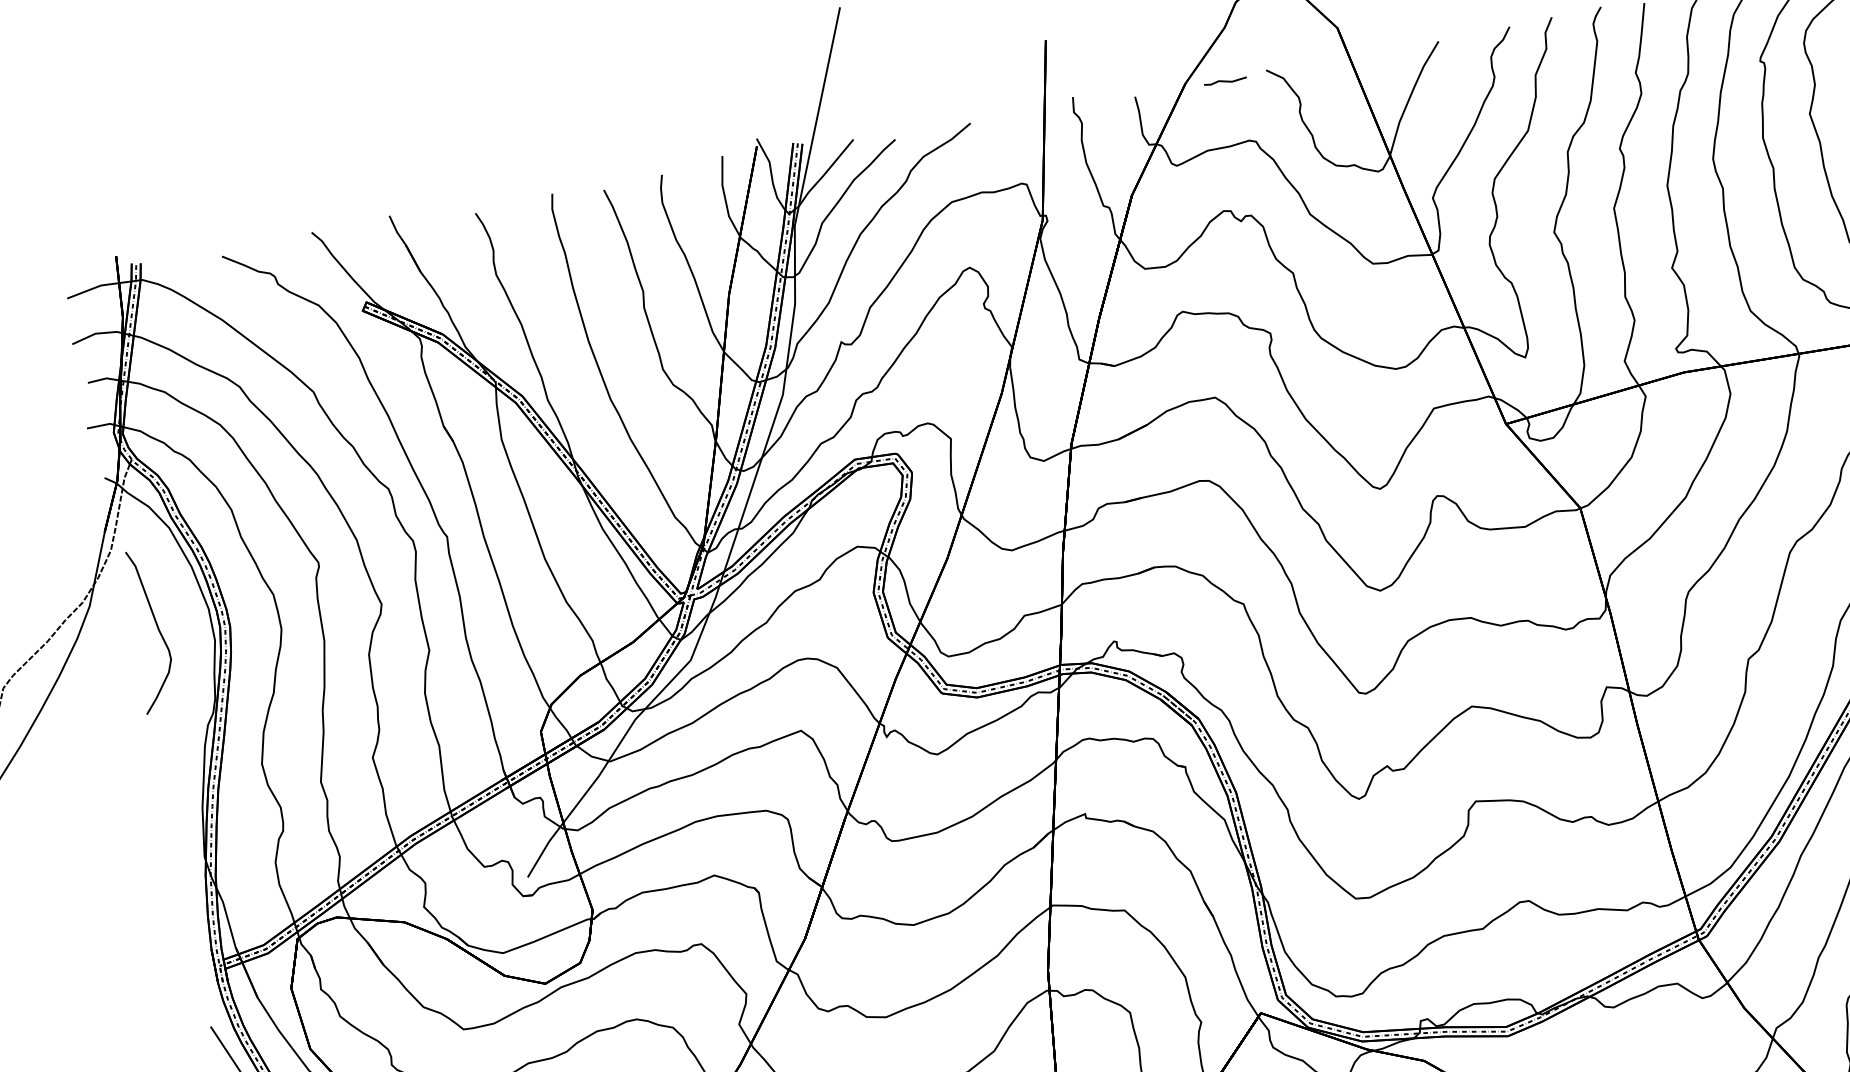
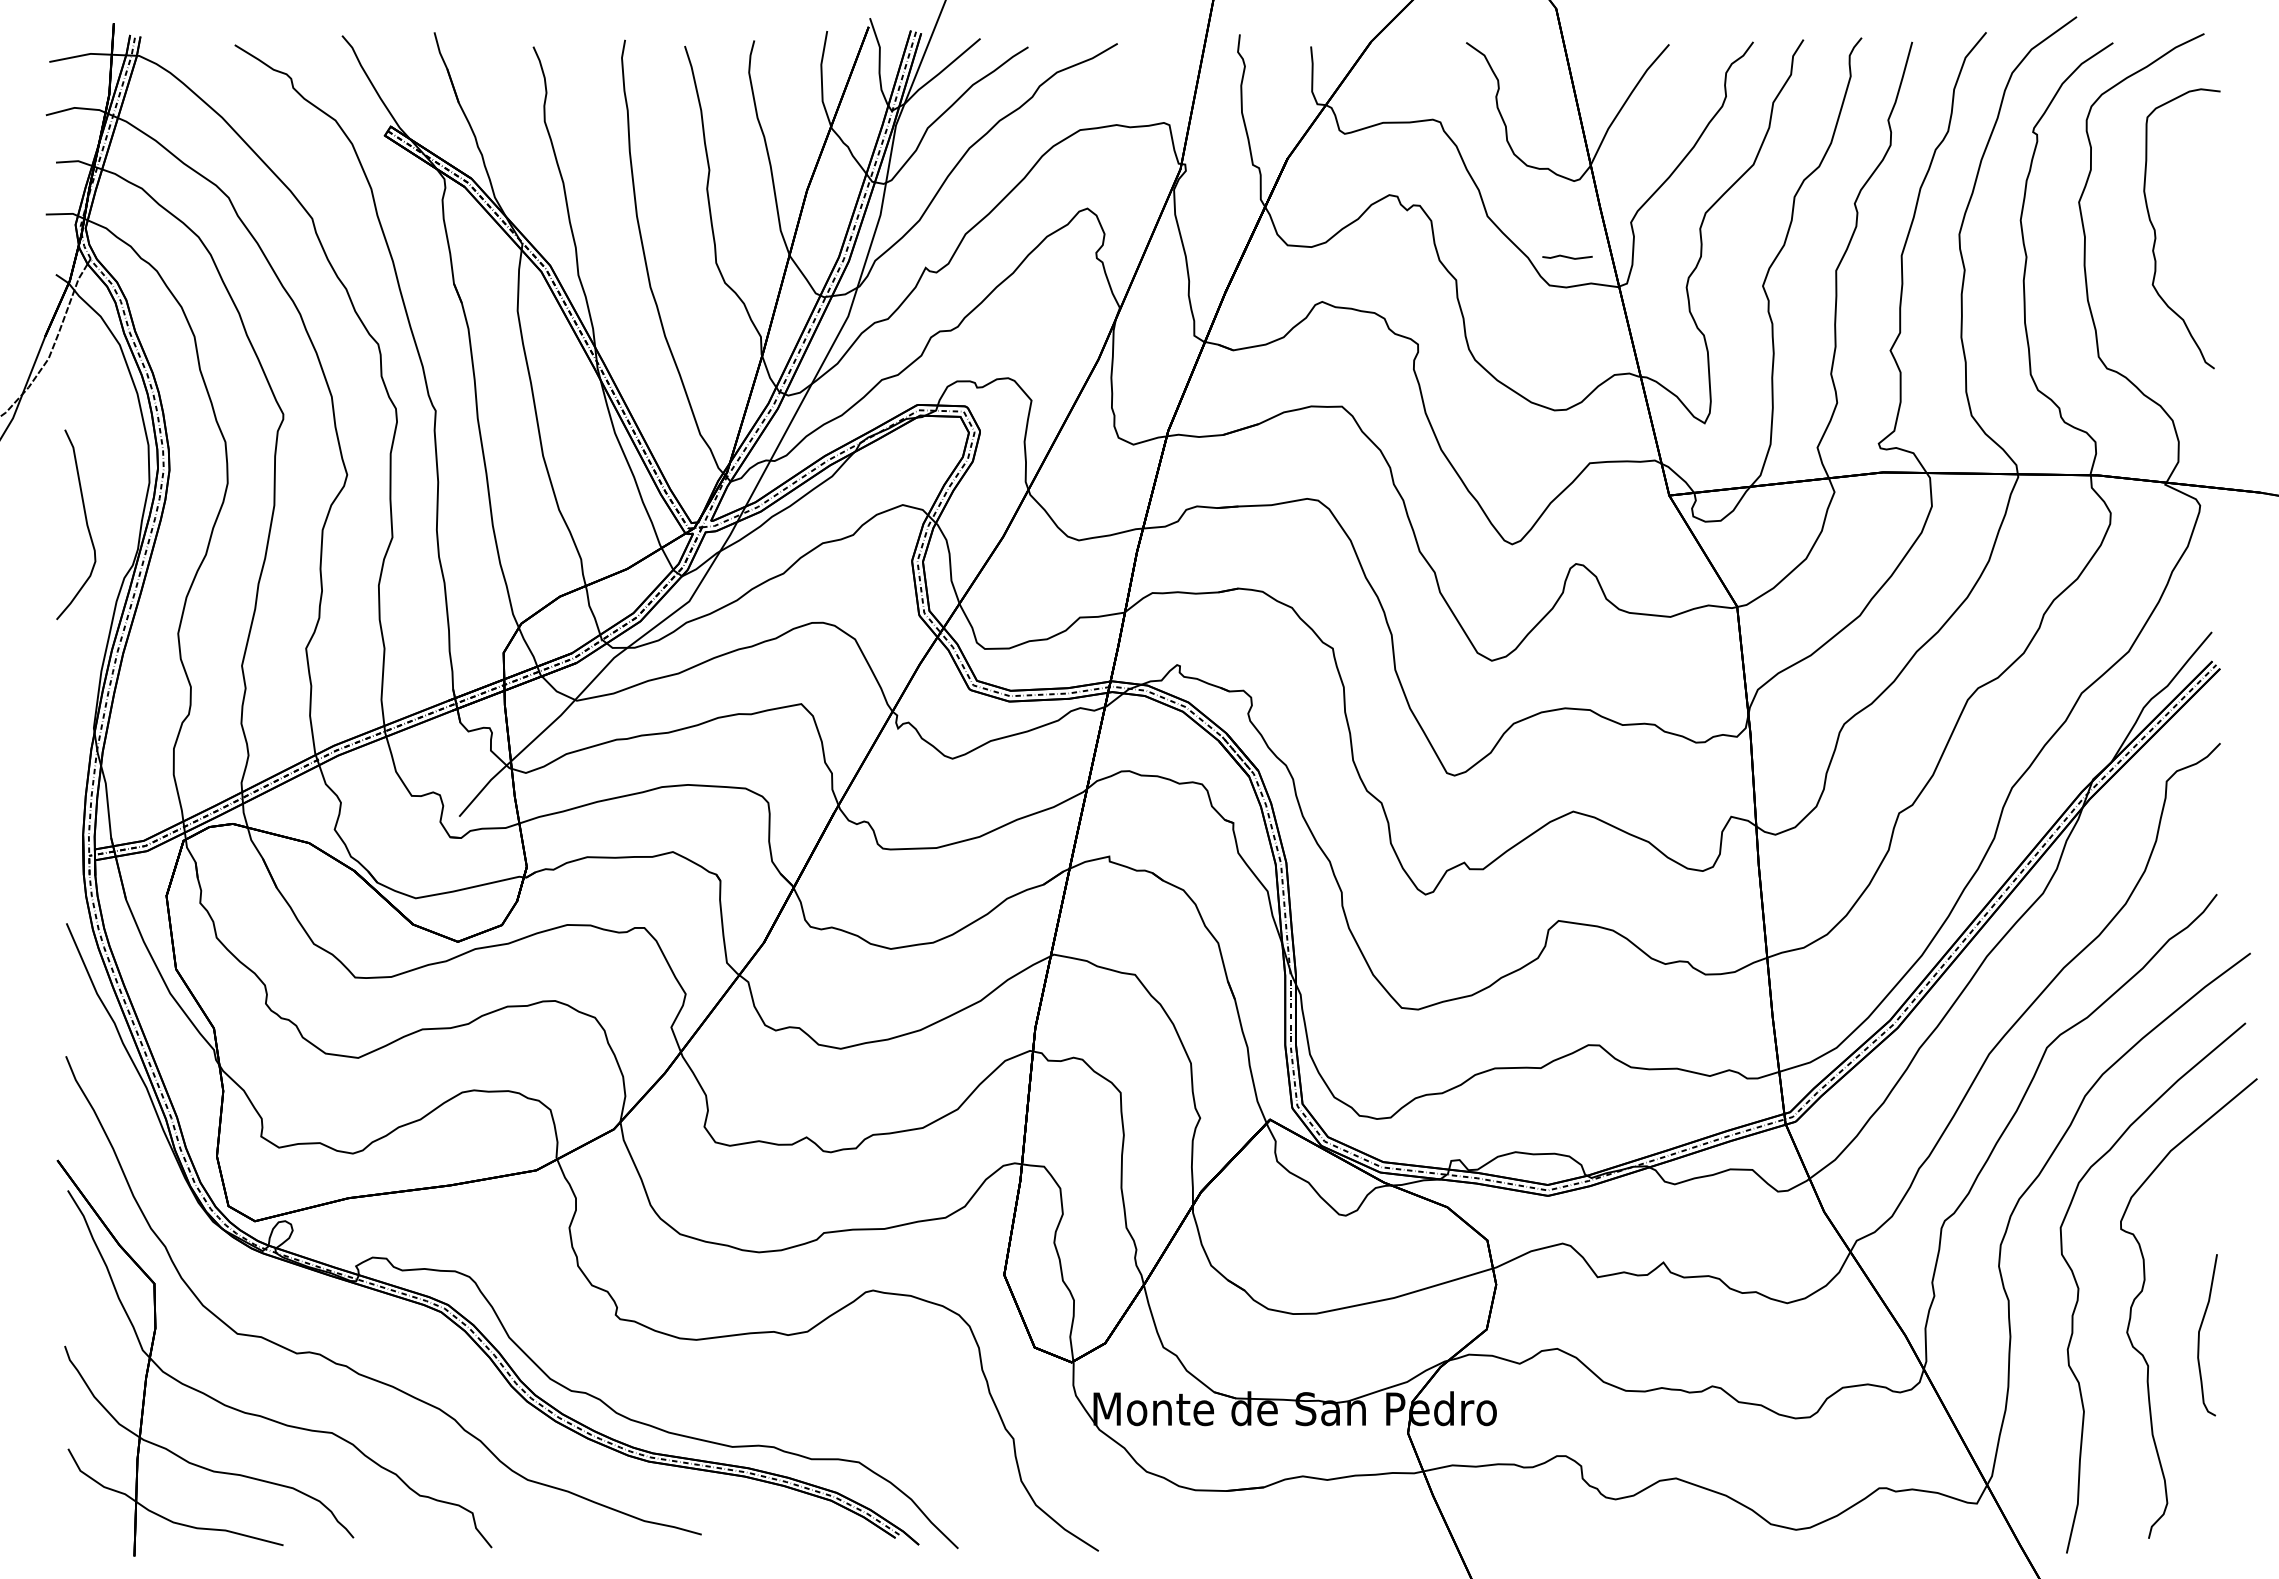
line: (1225, 80) -> (1567, 256), moved
curve: (156, 626) -> (85, 521), moved

